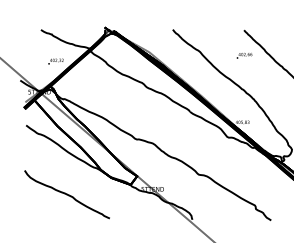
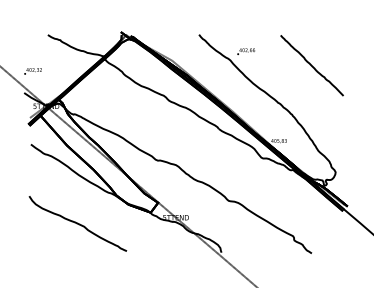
text: (244, 55) -> (246, 51), moved
text: (55, 61) -> (32, 71), moved

